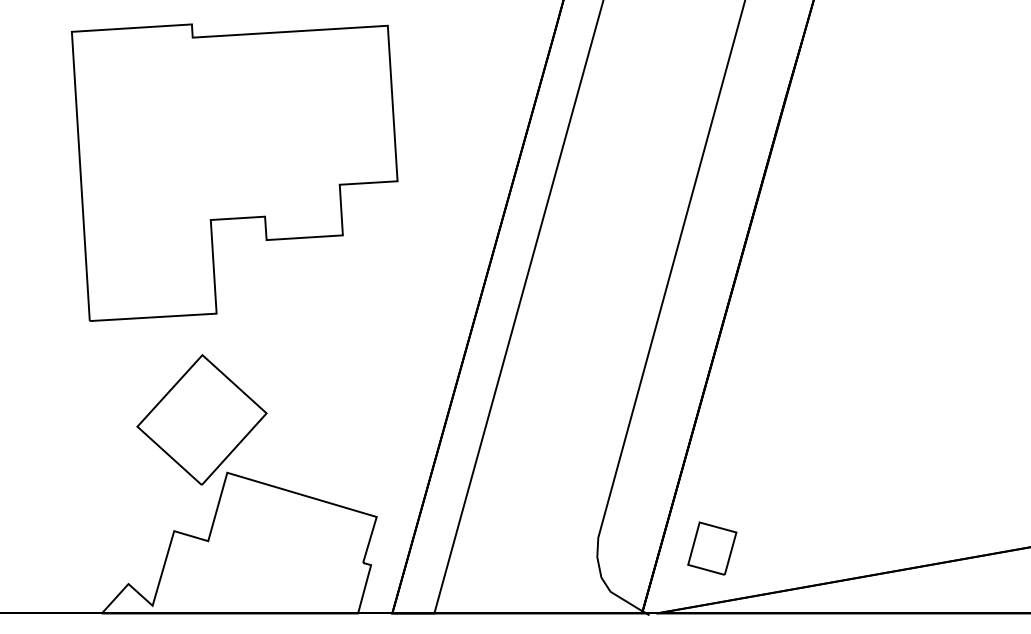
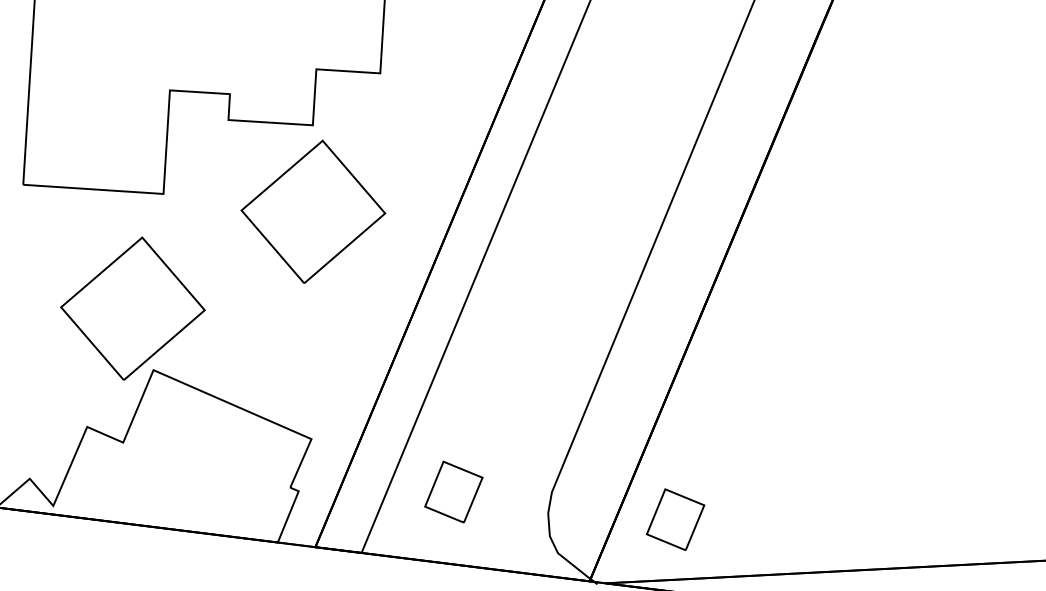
part: (352, 312) -> (312, 211), added
part: (510, 548) -> (454, 492), added

